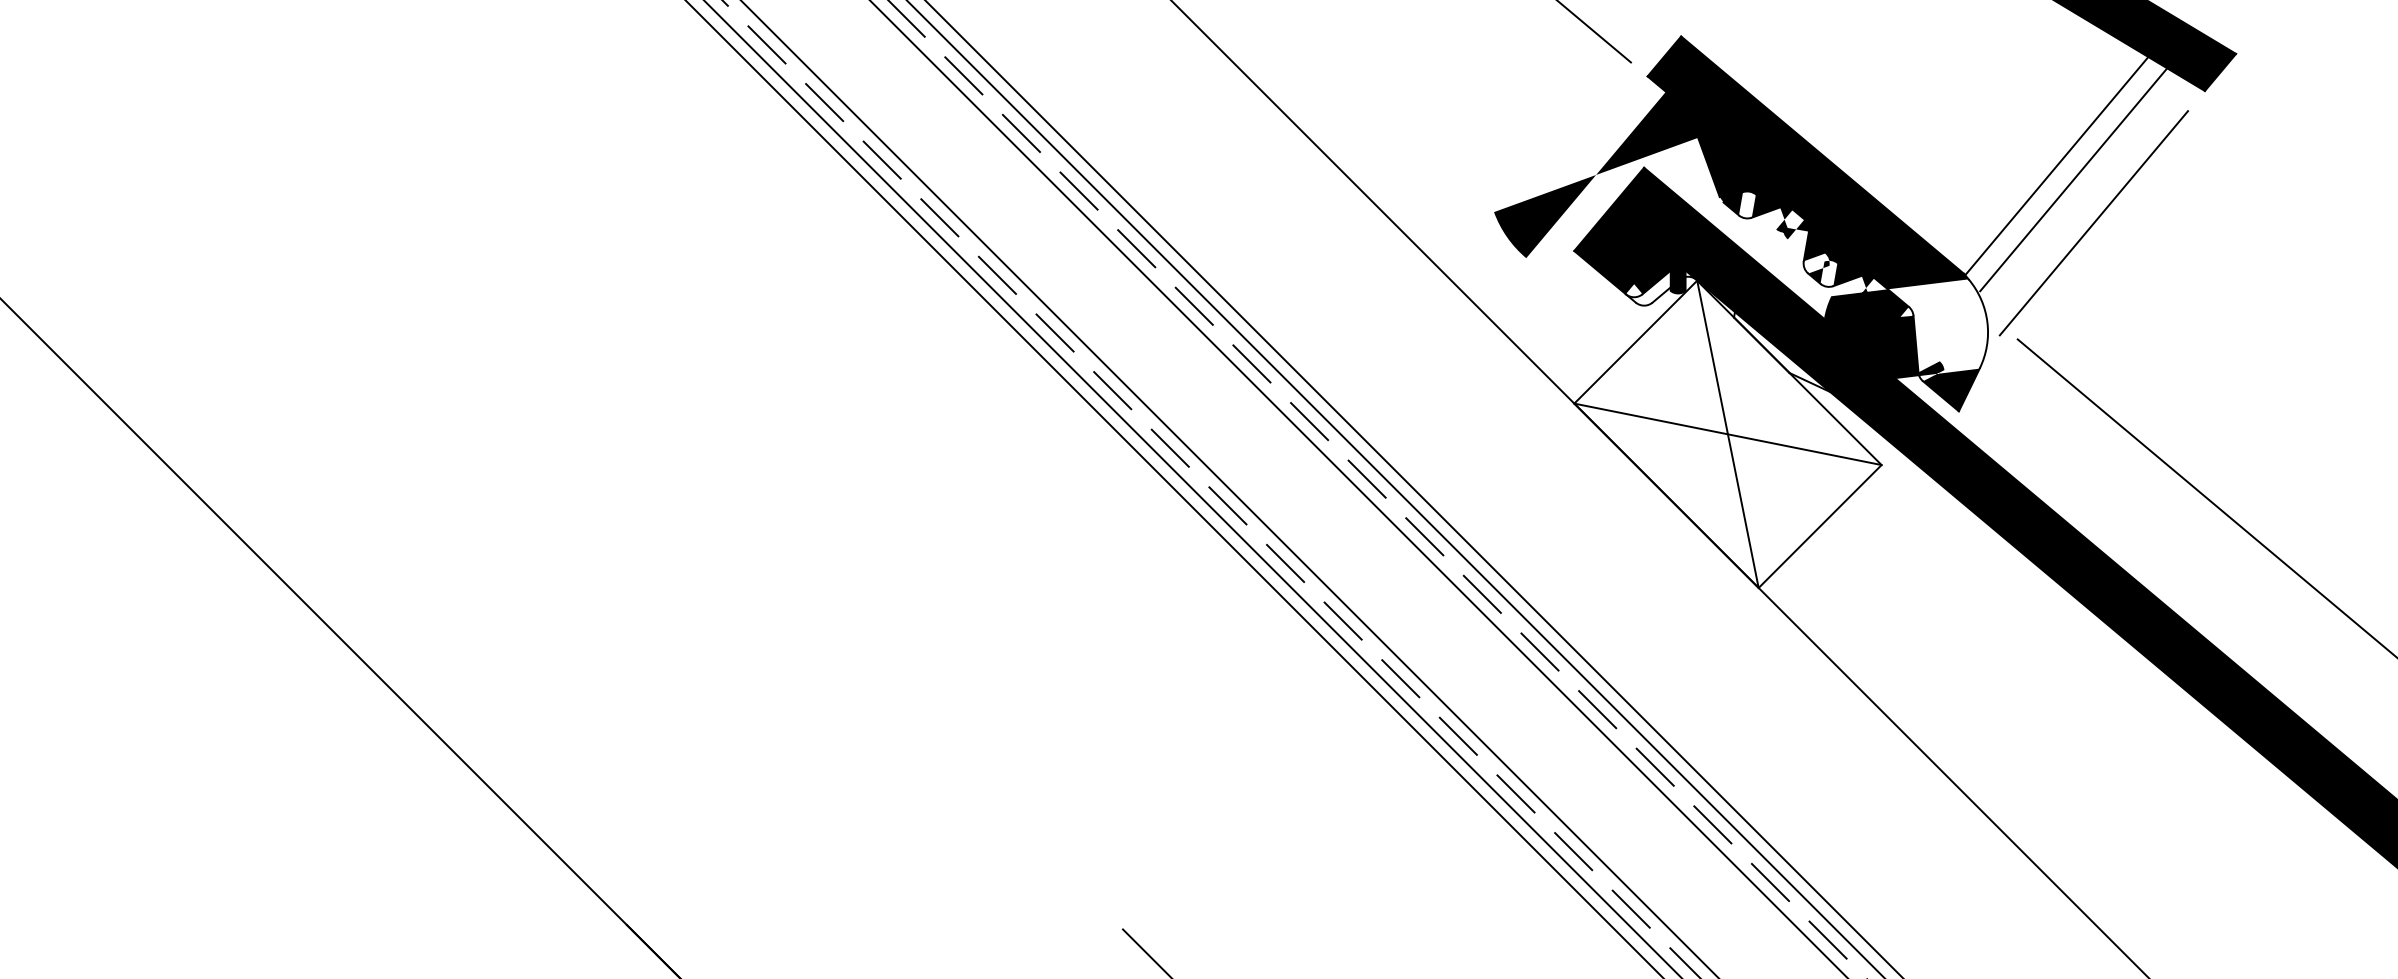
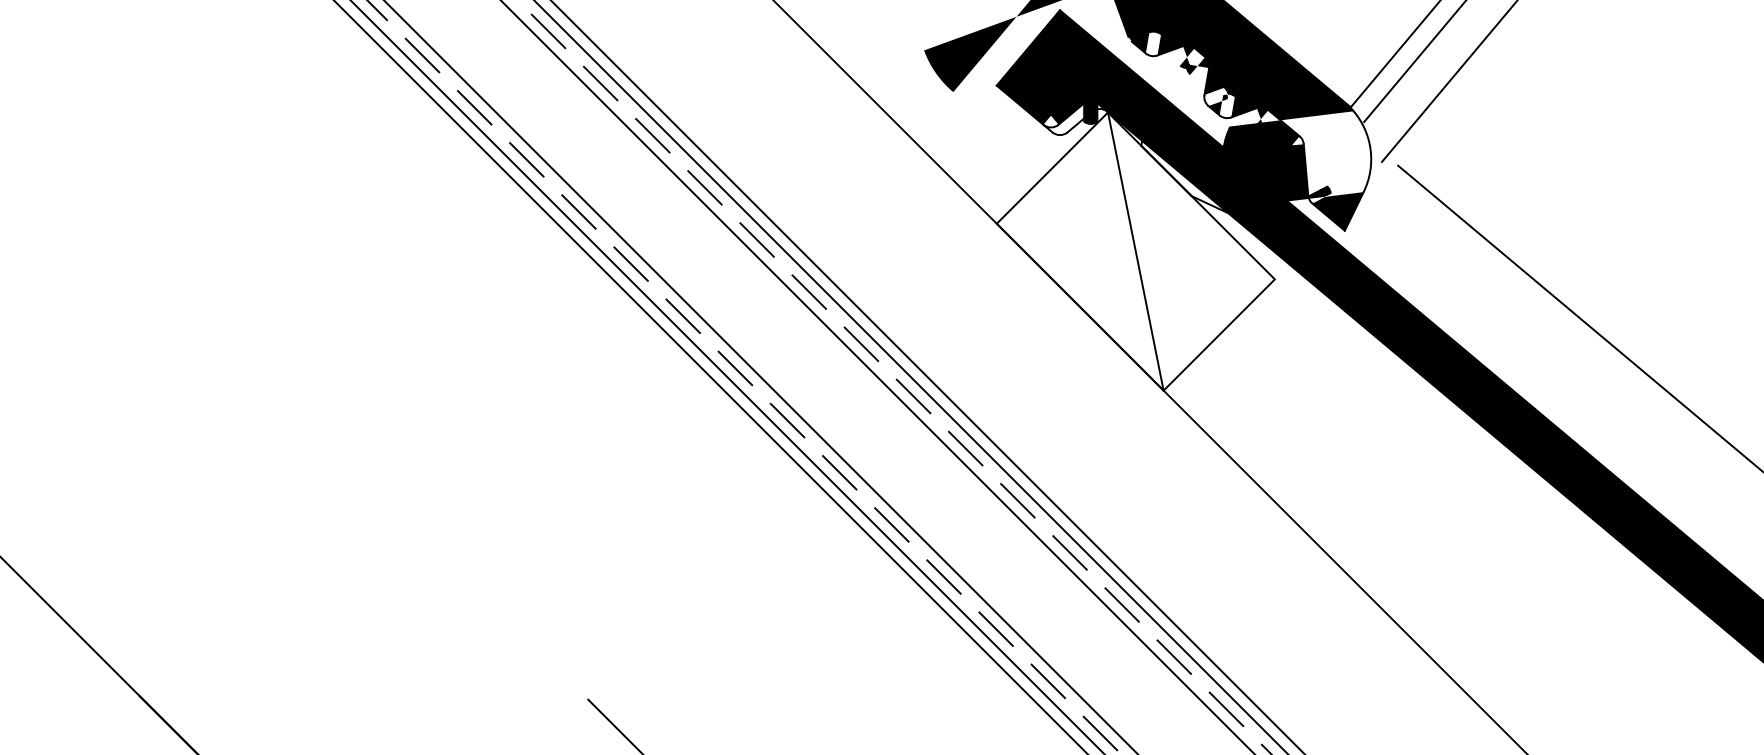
line: (1727, 434) -> (1135, 251), removed

